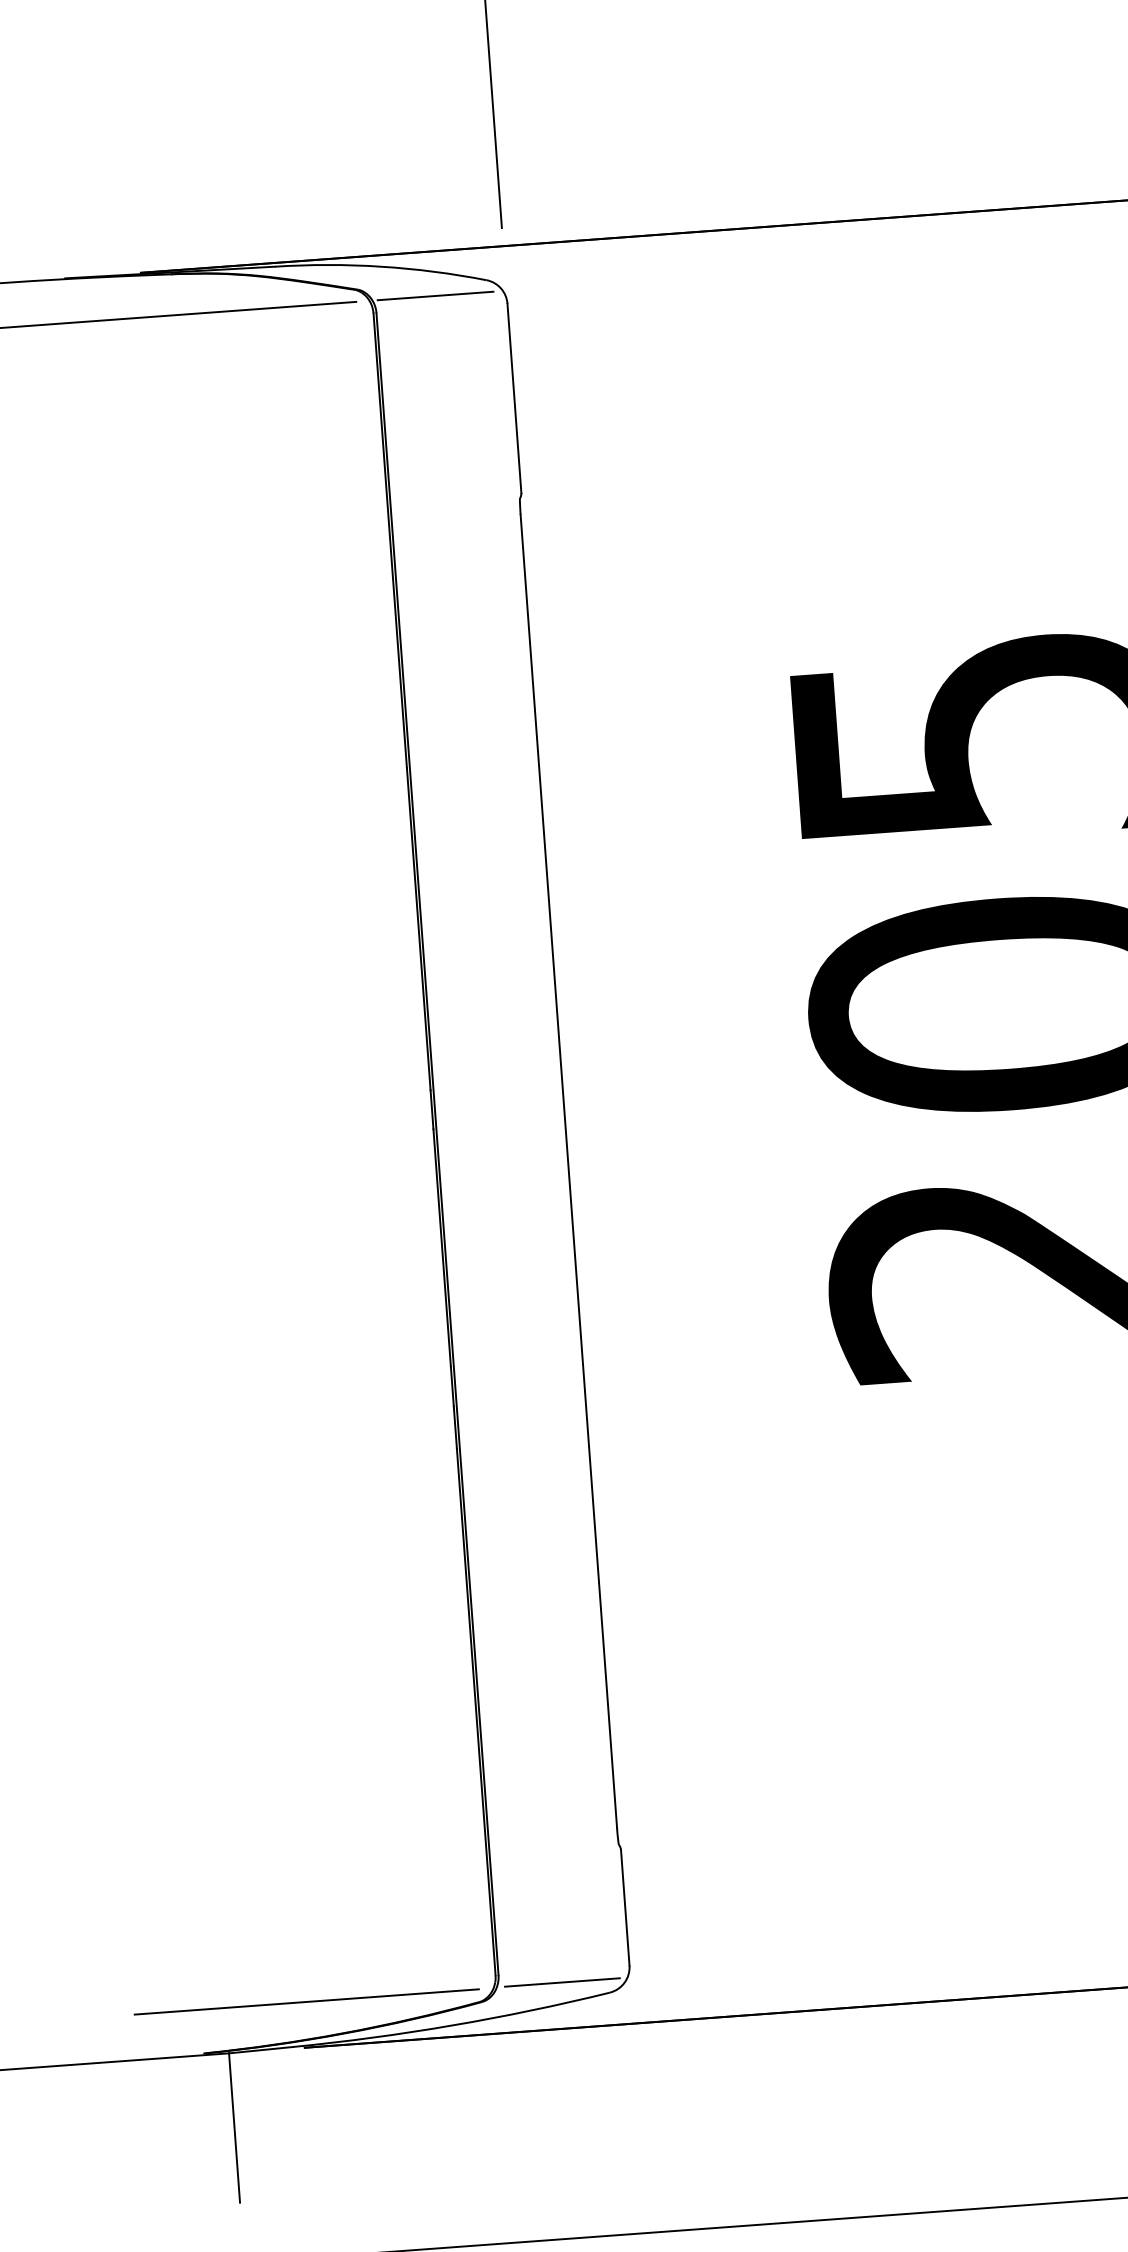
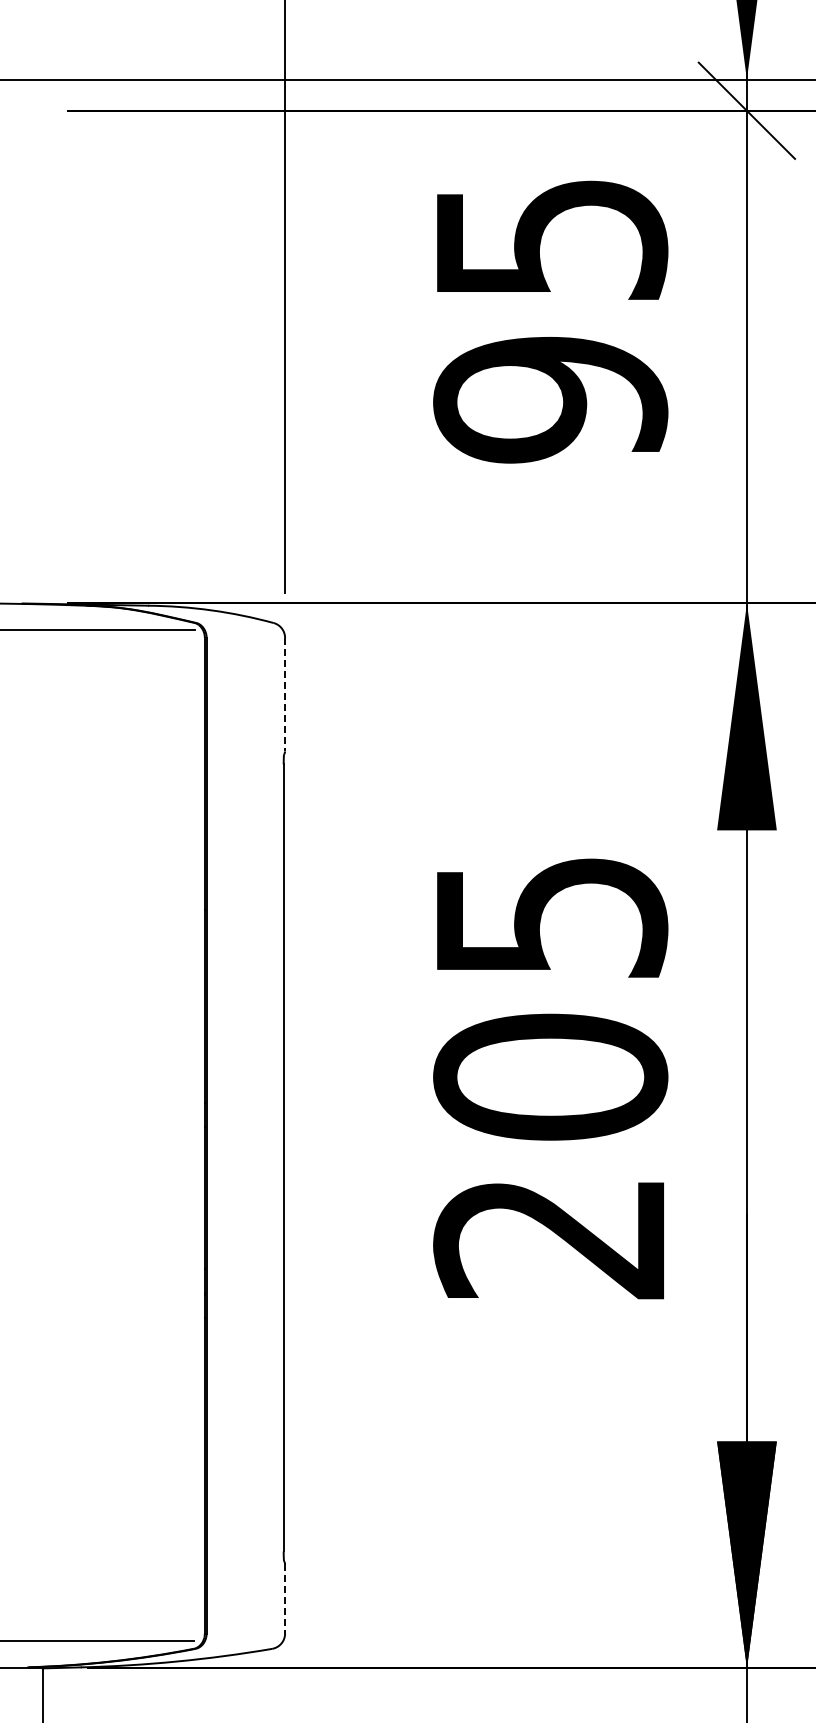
line: (435, 296) -> (242, 630), removed
line: (515, 398) -> (285, 694), solid -> dashed
line: (625, 1906) -> (285, 1598), solid -> dashed
line: (560, 1982) -> (243, 1640), removed

